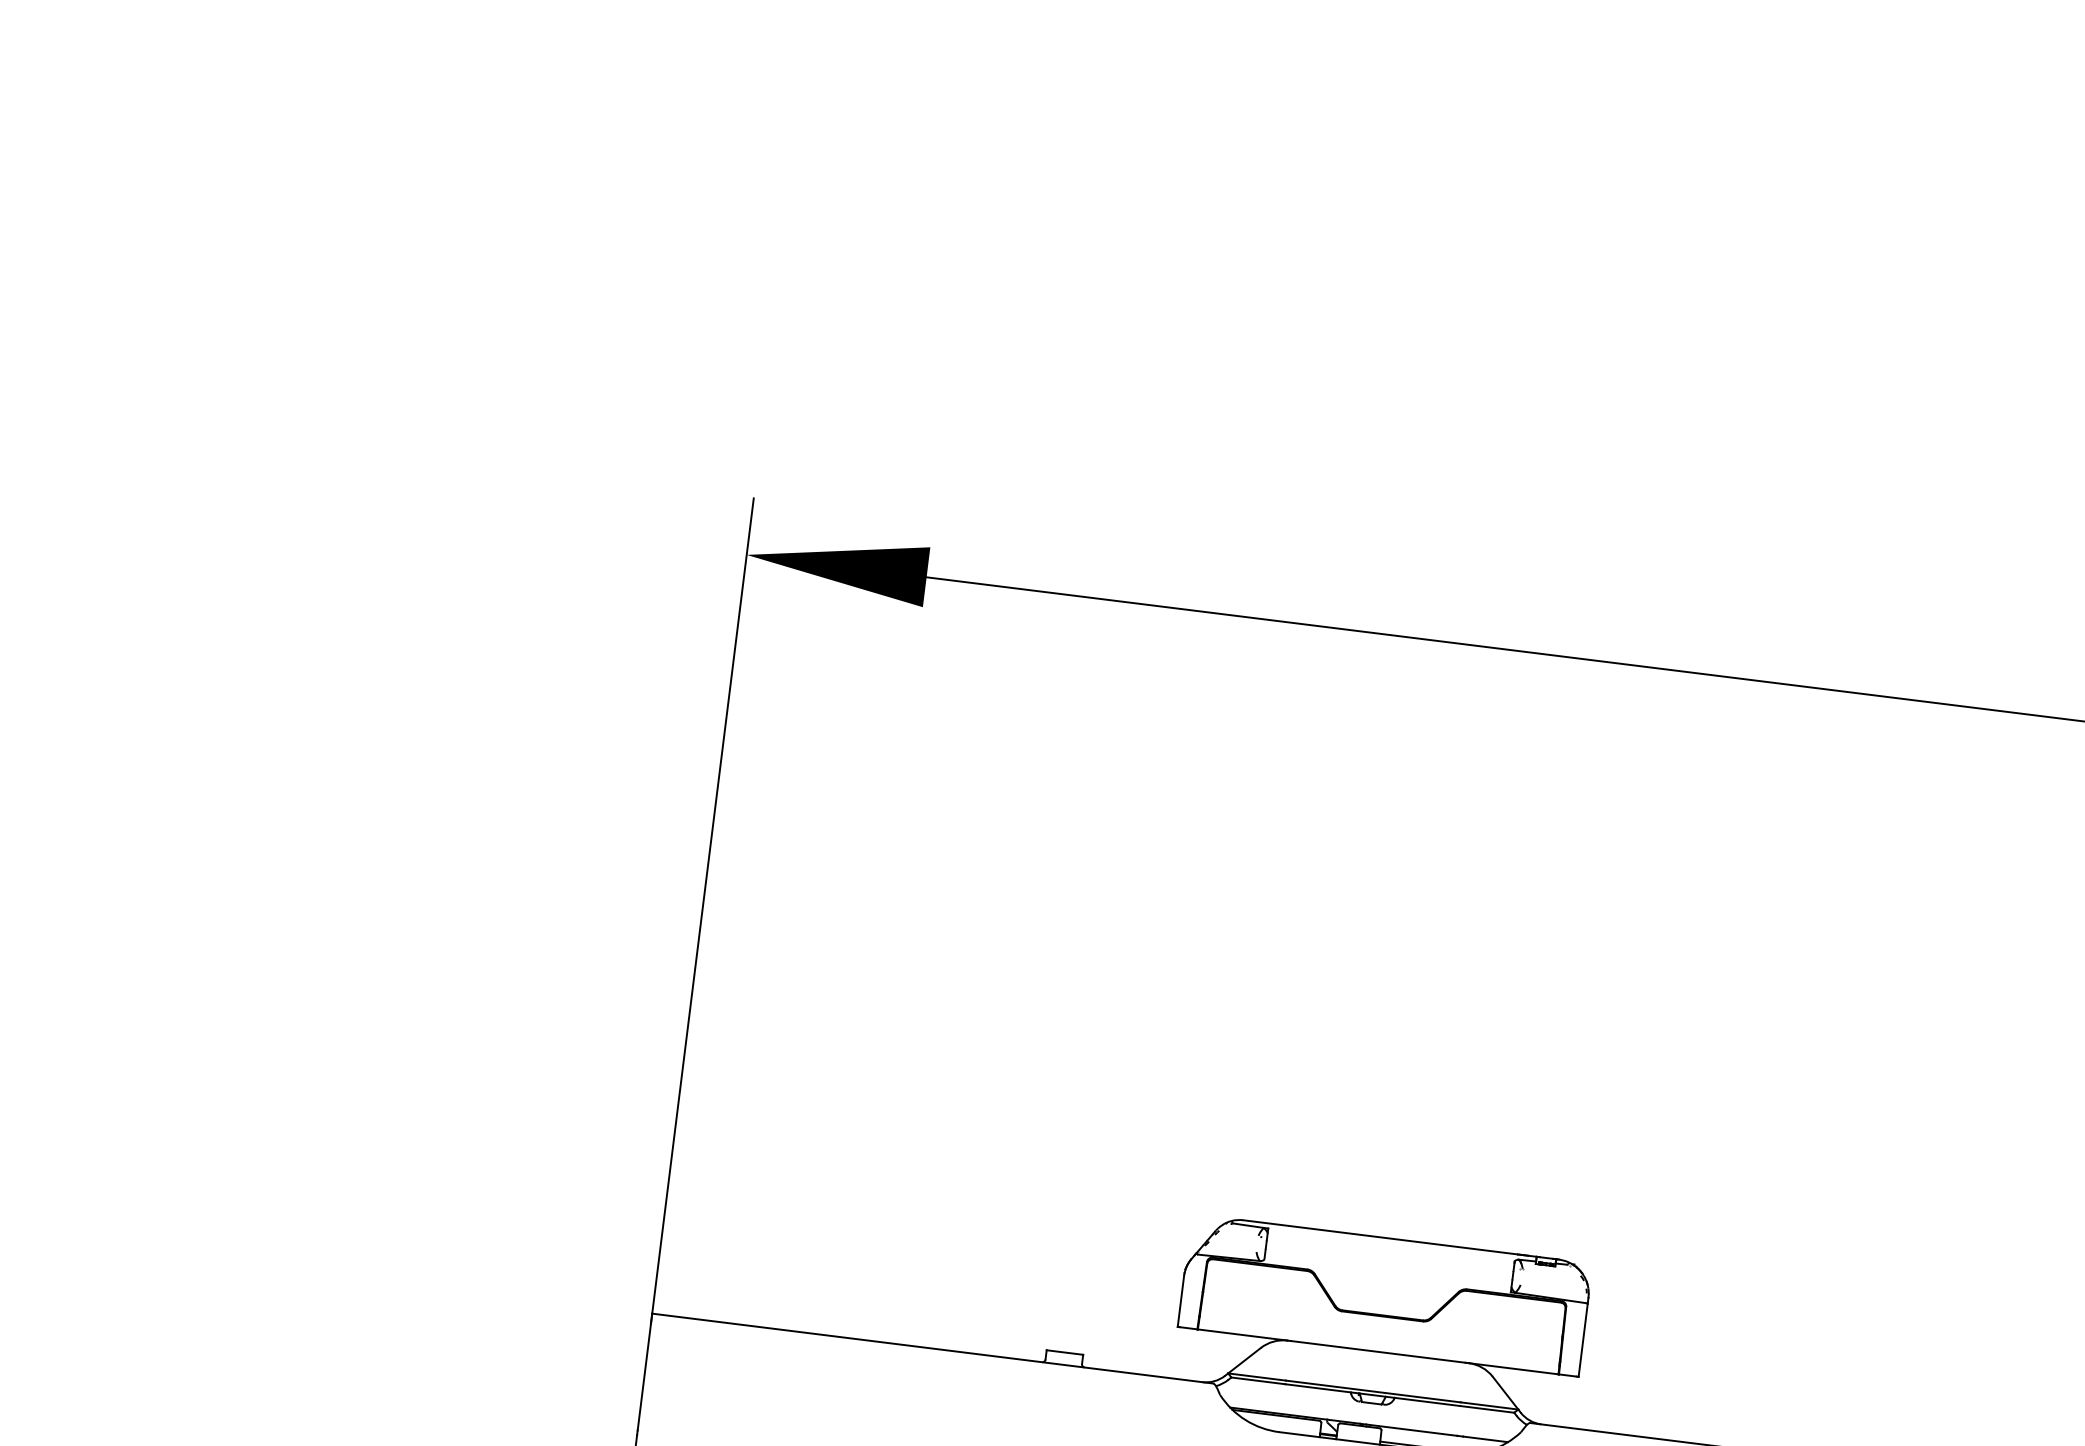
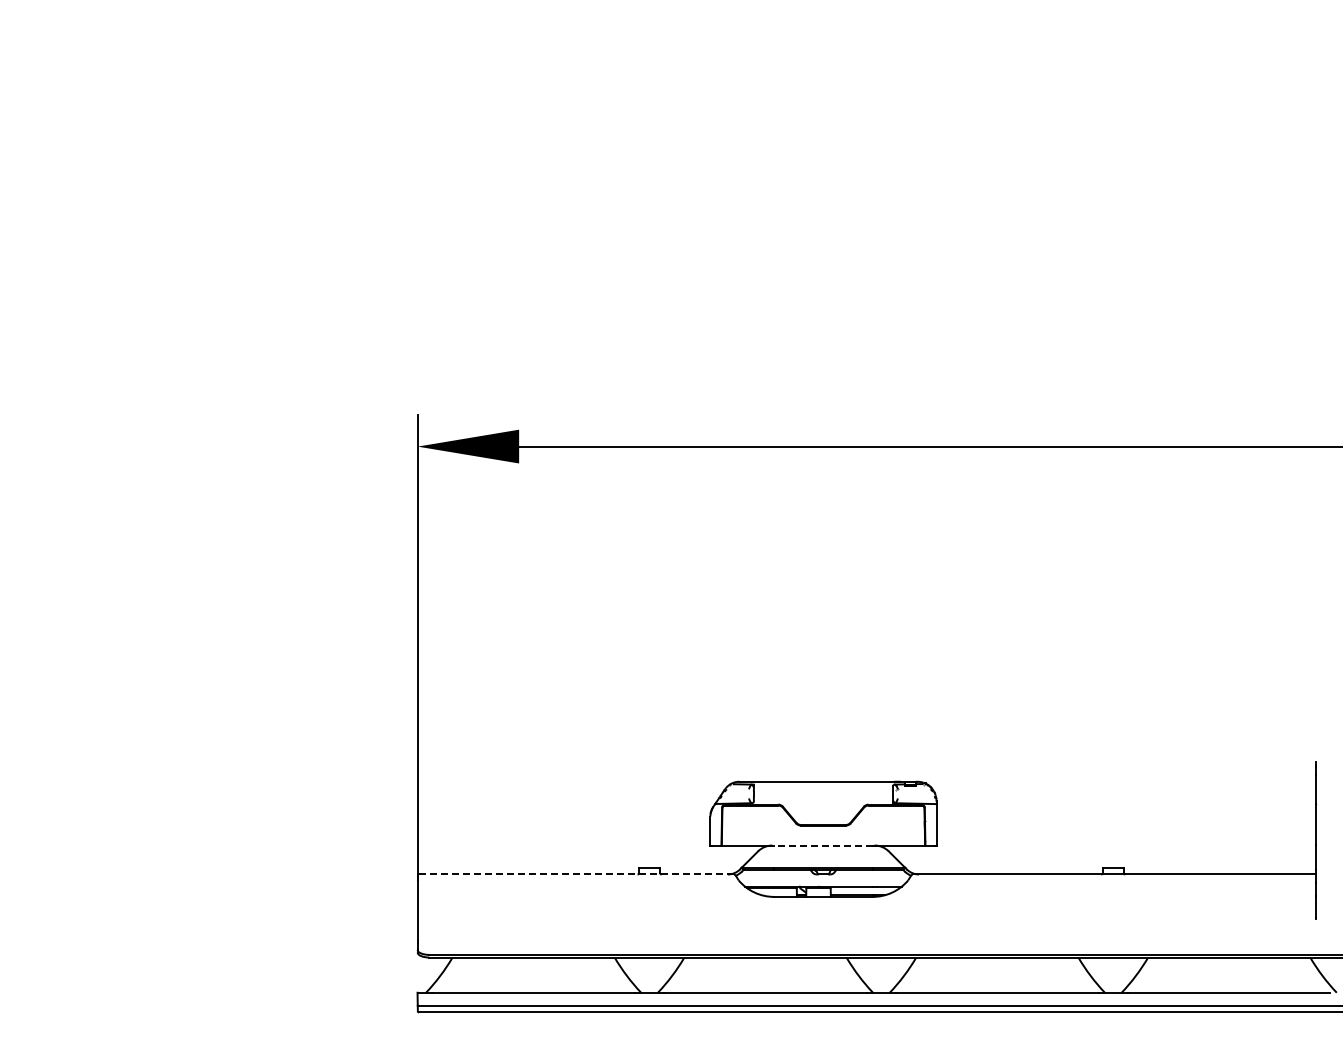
line: (932, 1348) -> (575, 874), solid -> dashed
line: (1376, 1351) -> (822, 845), solid -> dashed

